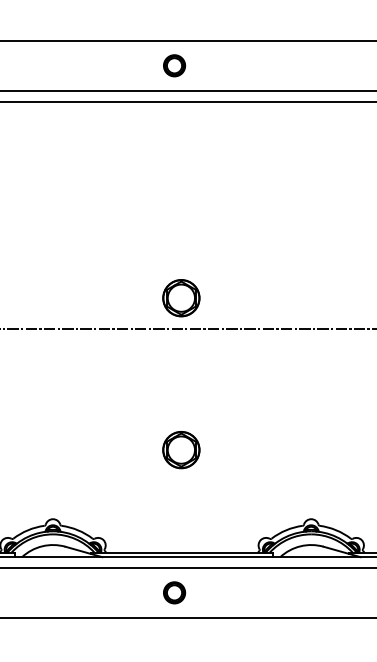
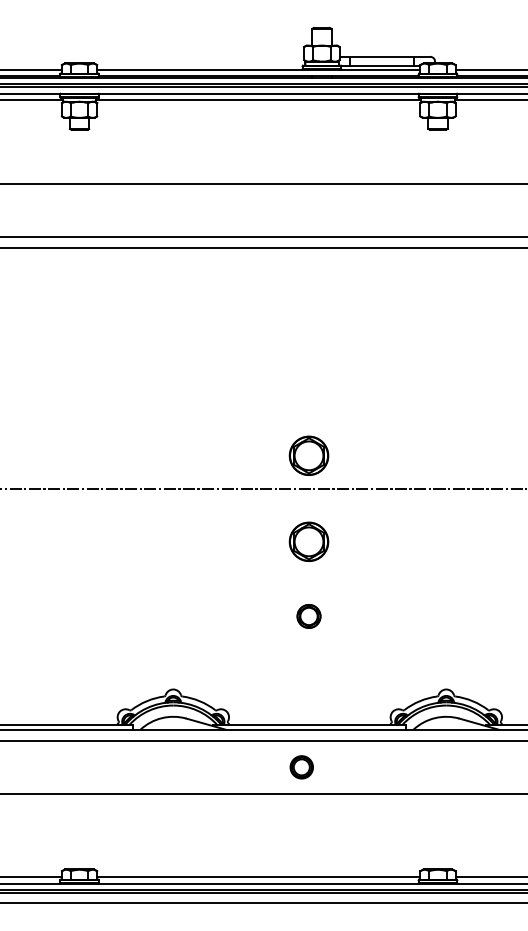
part: (174, 66) -> (301, 210), removed
part: (180, 379) -> (308, 541), added
part: (180, 450) -> (308, 616), size x0.6

